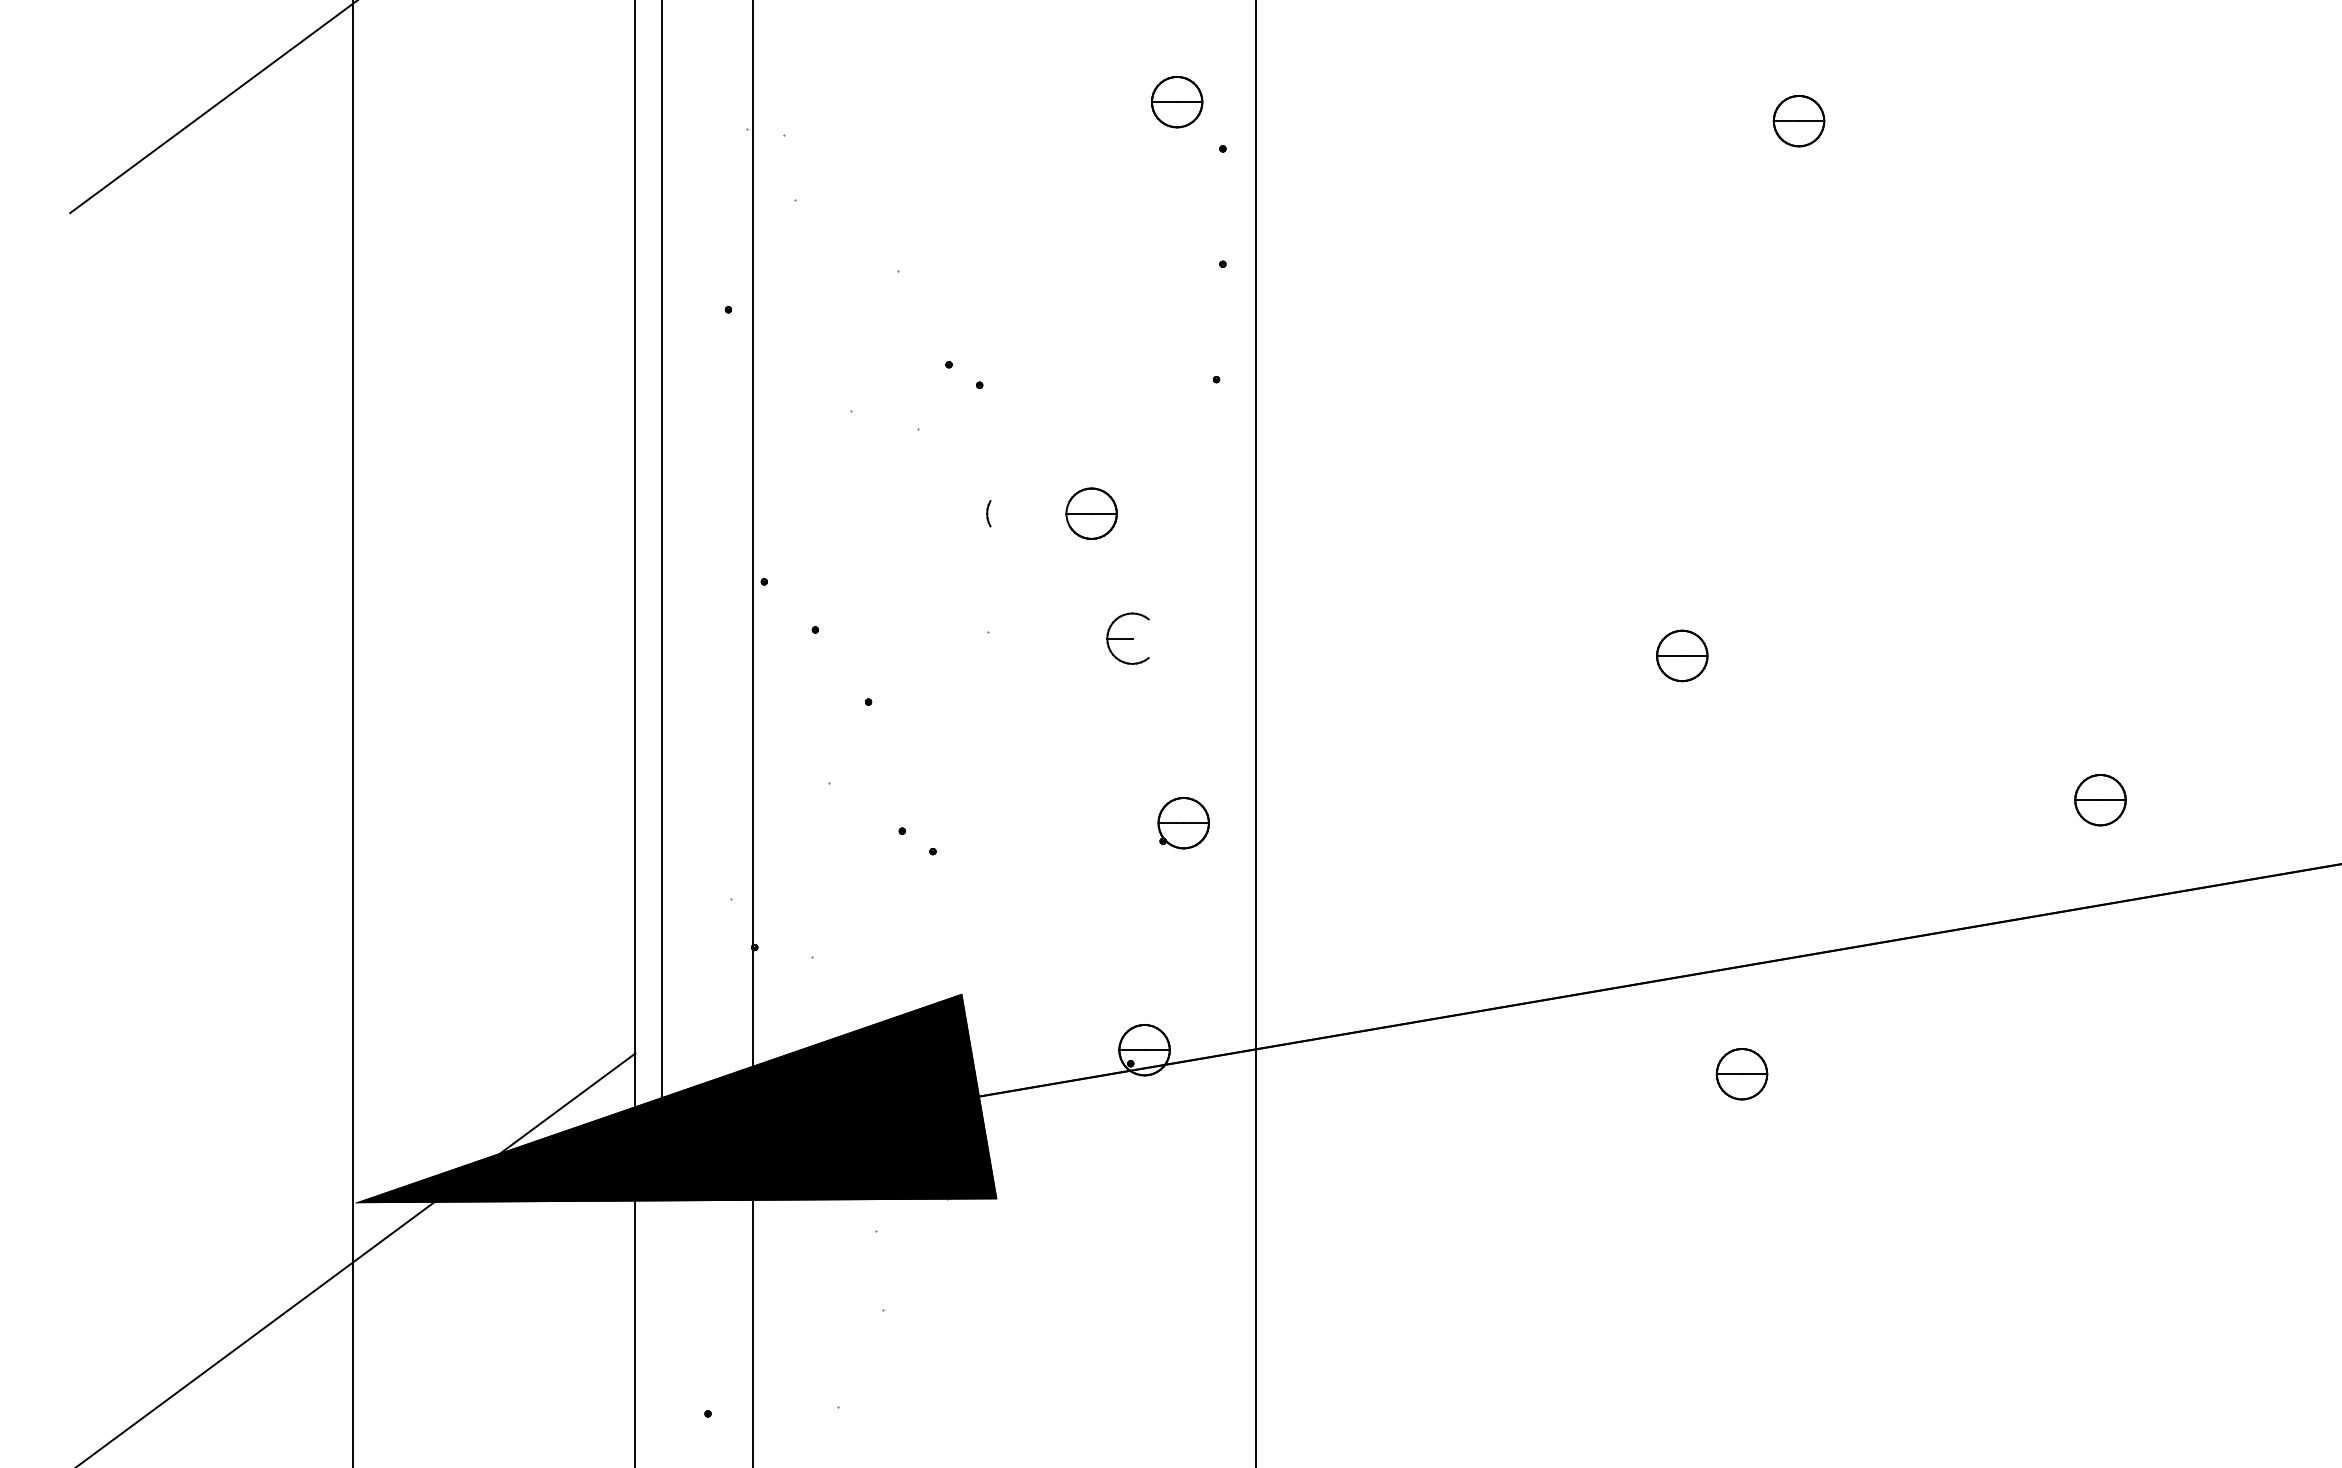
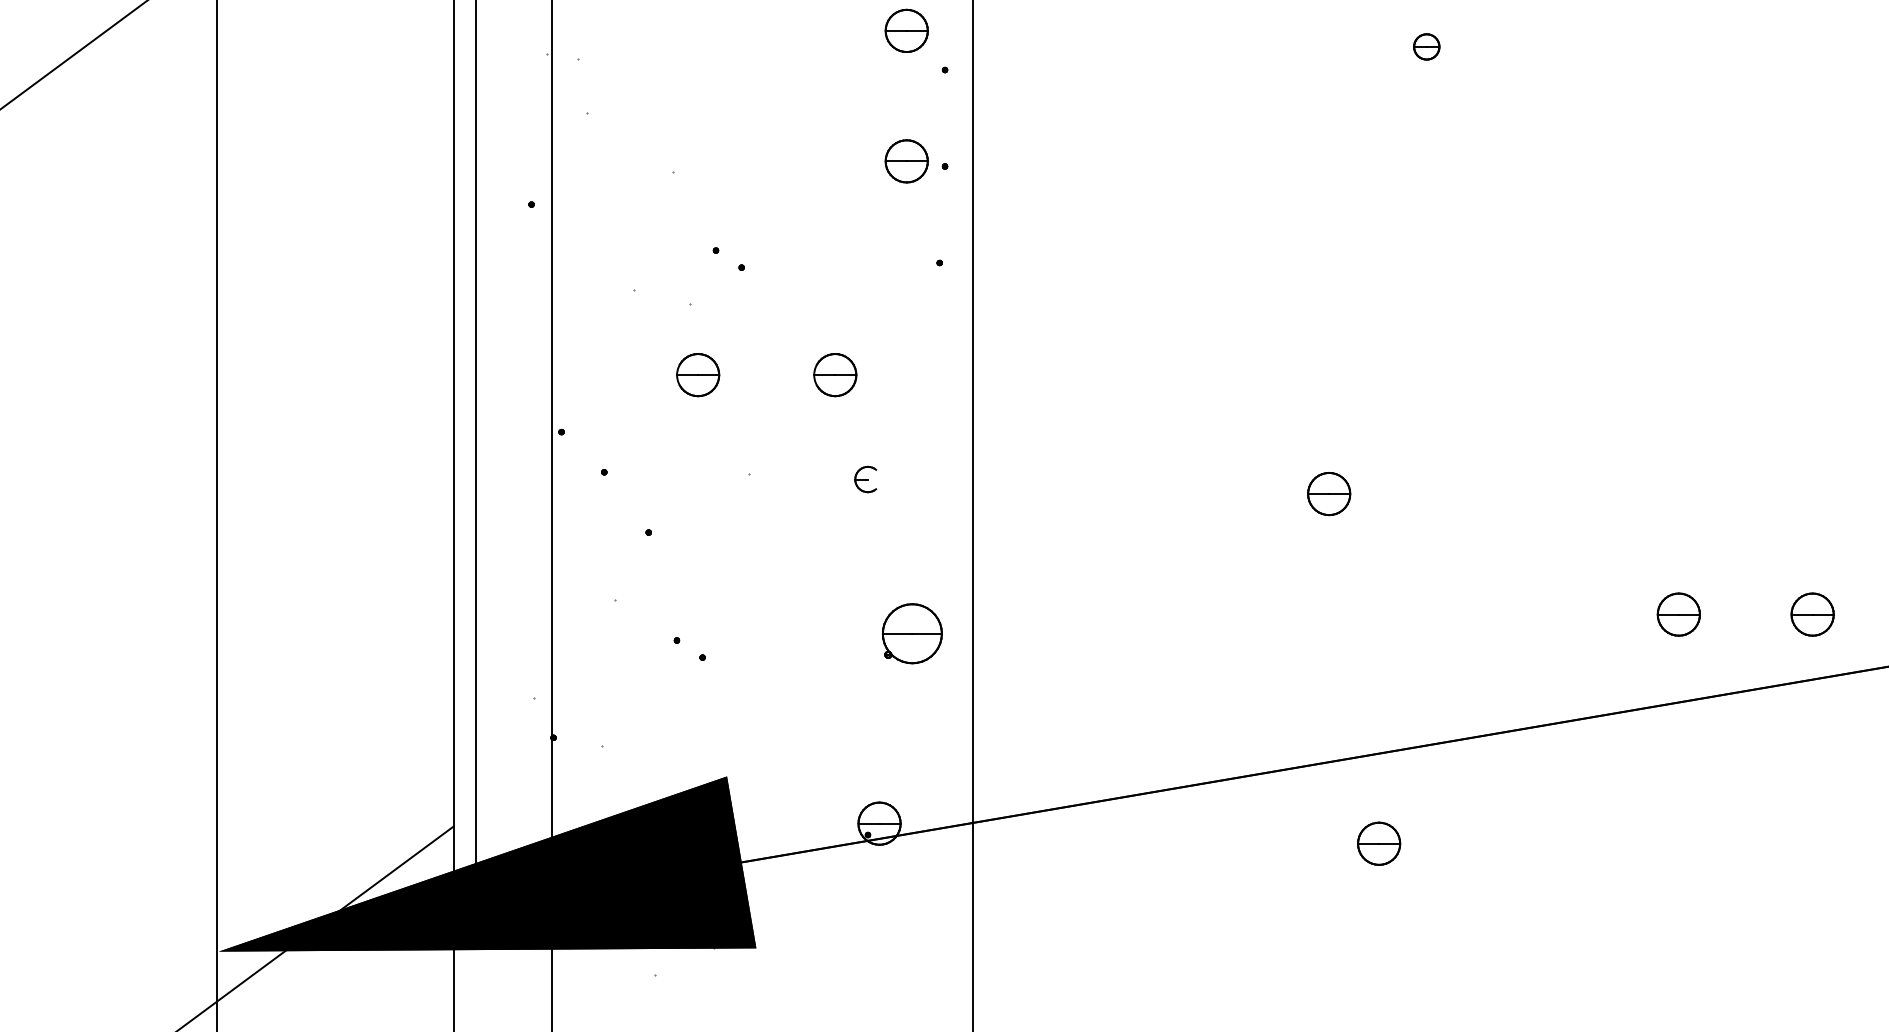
part: (1798, 121) -> (1426, 47), size x0.6
part: (1177, 258) -> (907, 161), added
part: (927, 513) -> (698, 374), added
part: (988, 513) -> (749, 374), removed
part: (1127, 638) -> (865, 479), size x0.6
part: (2260, 800) -> (1812, 614), added
part: (1183, 823) -> (912, 634), size x1.4

